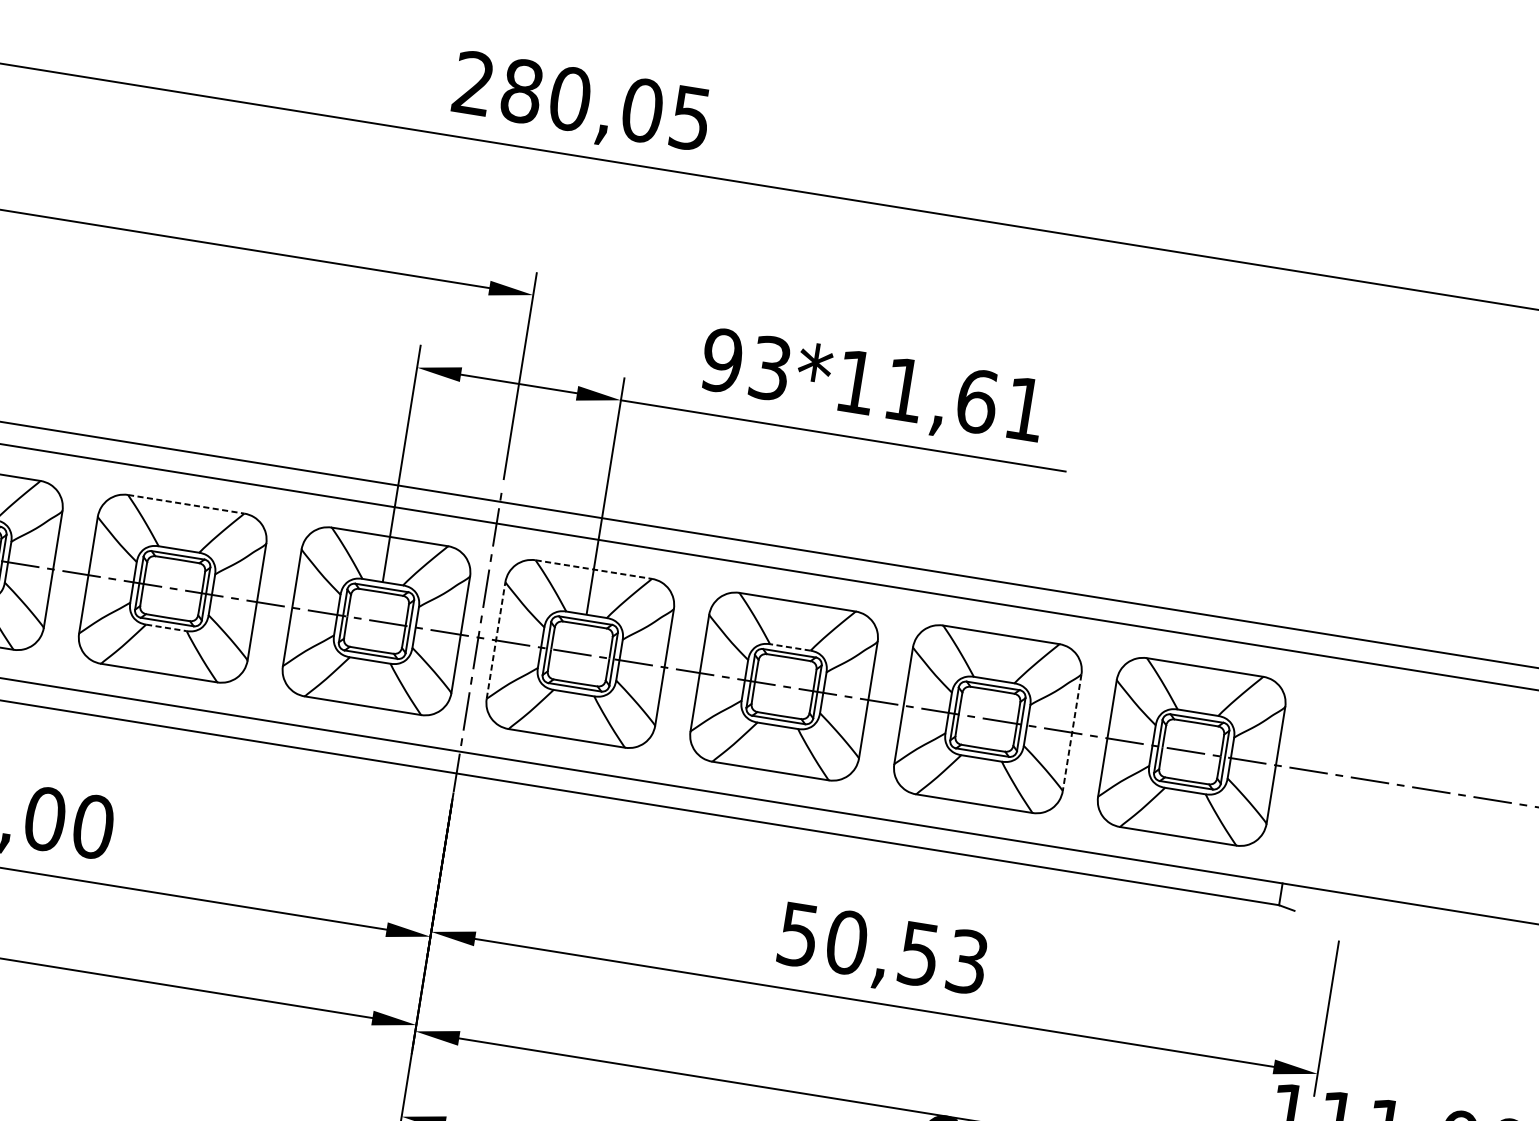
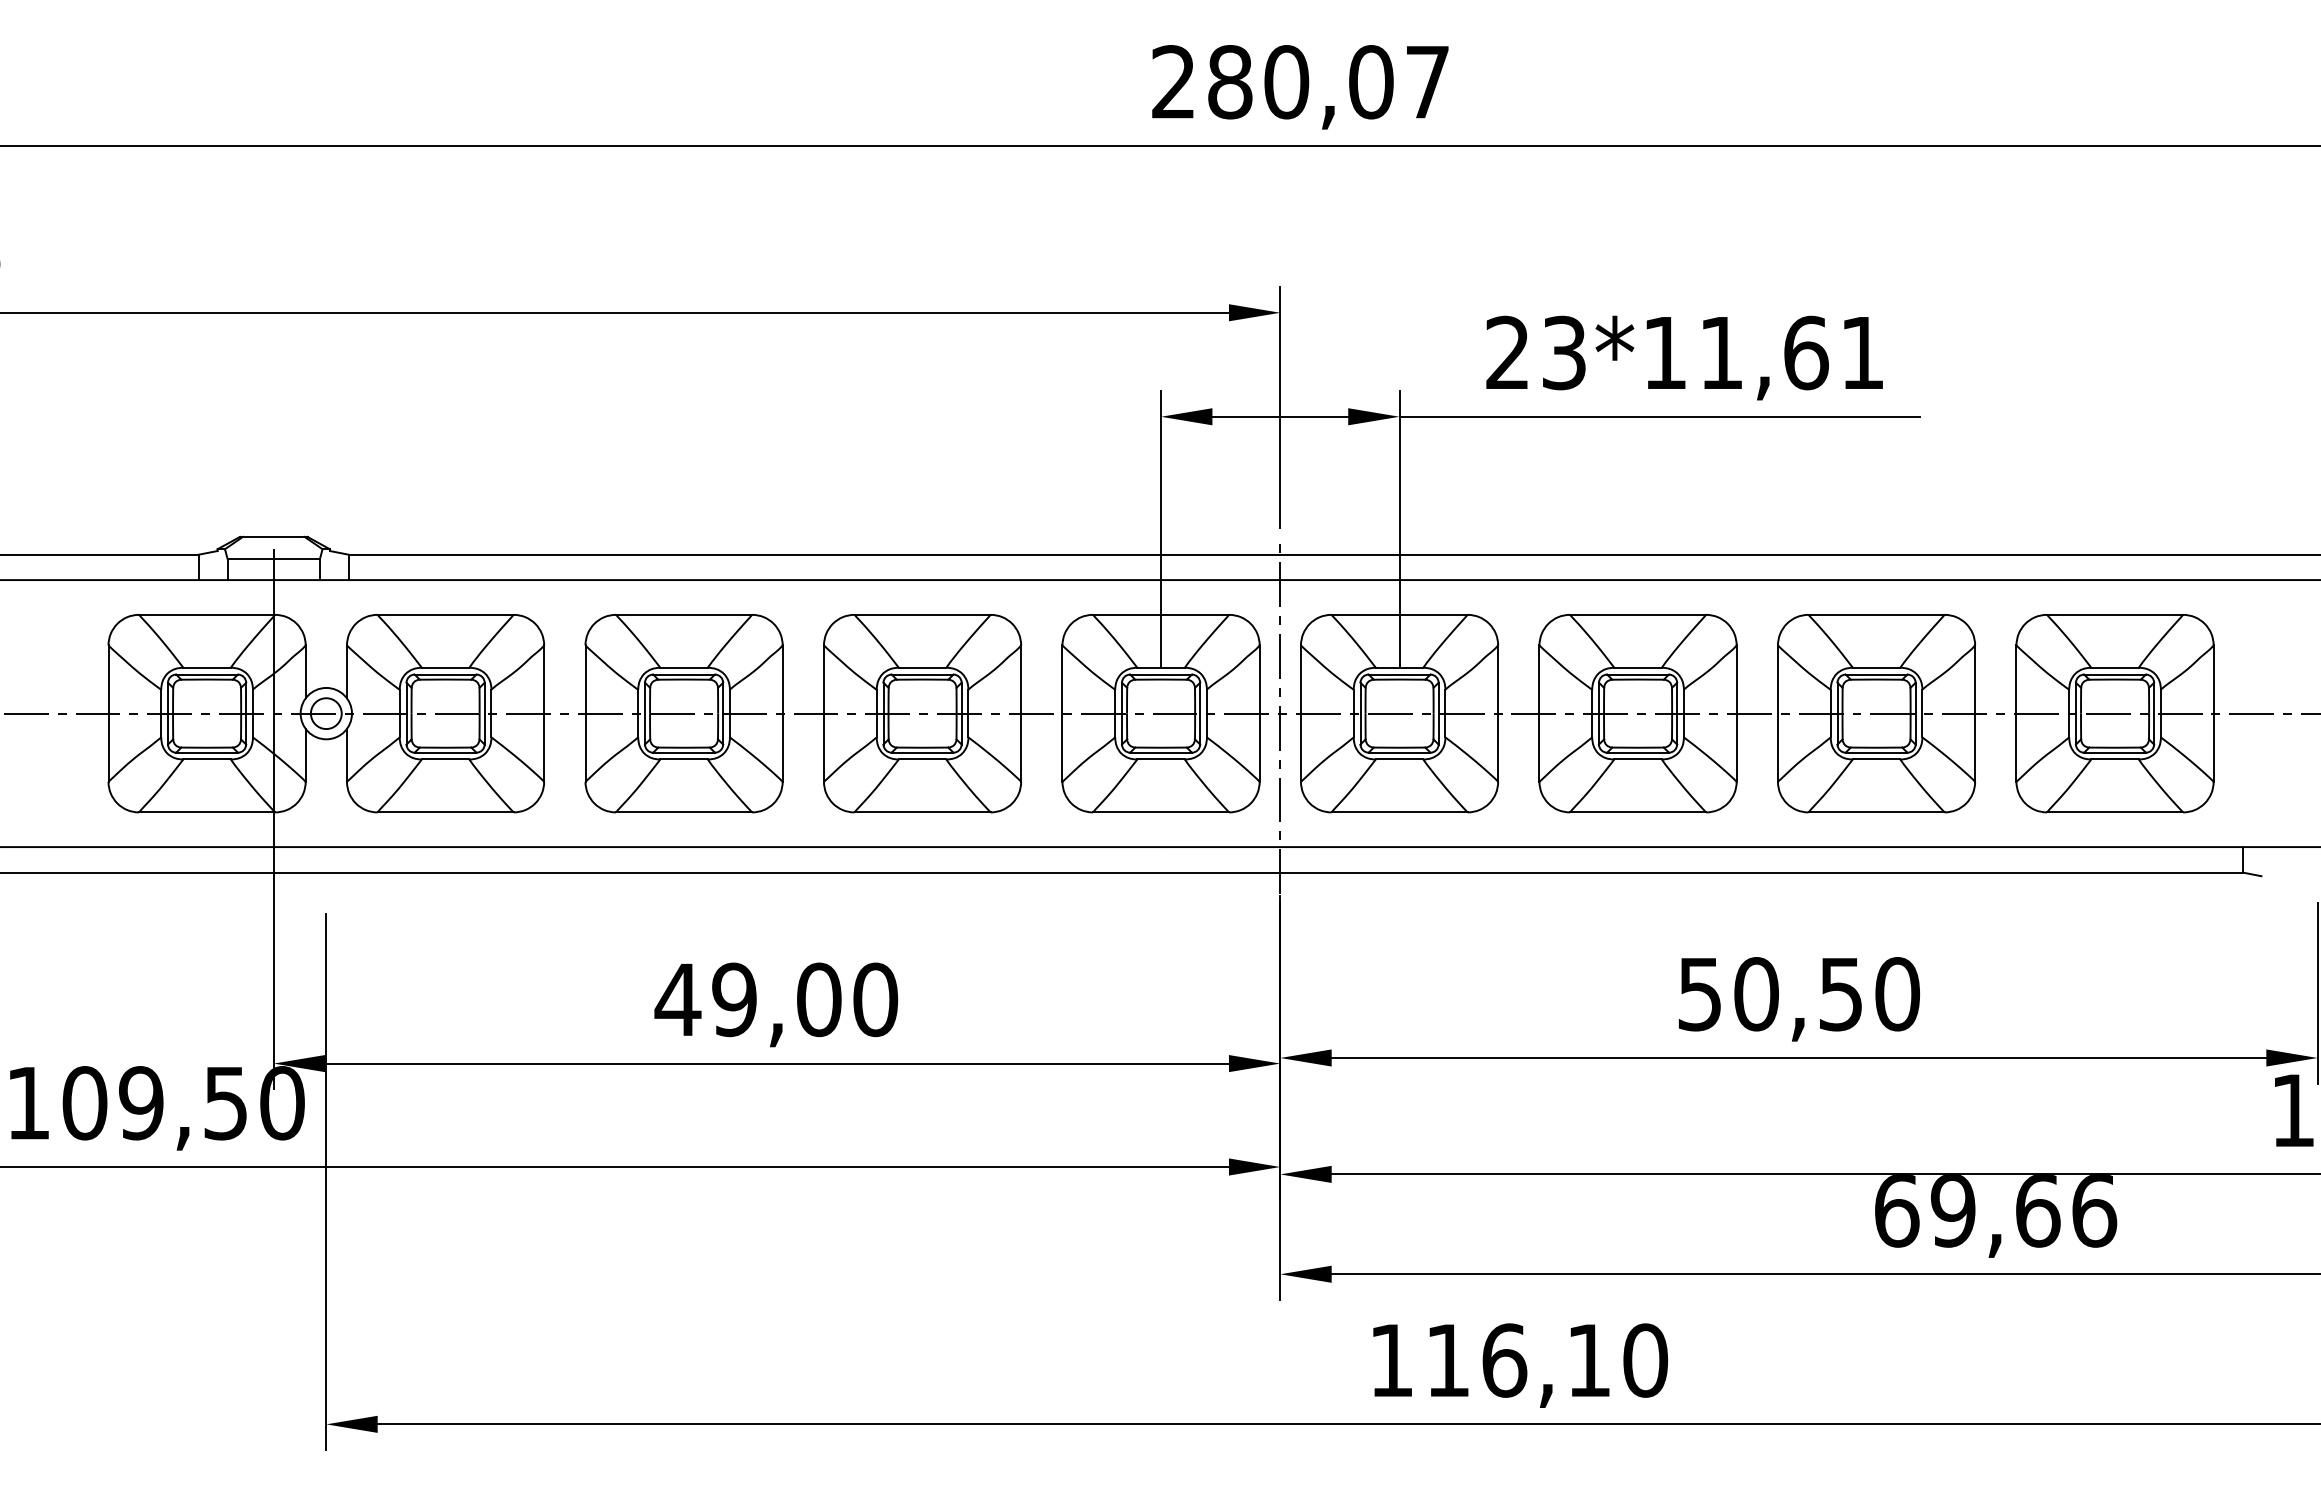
text: (690, 118) -> (1427, 82), 280,05 -> 280,07
text: (721, 360) -> (1507, 352), 93*11,61 -> 23*11,61
line: (187, 504) -> (923, 614), dashed -> solid
line: (594, 569) -> (1400, 614), dashed -> solid
line: (166, 627) -> (922, 759), dashed -> solid
line: (495, 640) -> (1300, 713), dashed -> solid
line: (790, 647) -> (1638, 667), dashed -> solid
line: (1072, 733) -> (1975, 714), dashed -> solid
text: (967, 962) -> (1897, 994), 50,53 -> 50,50

